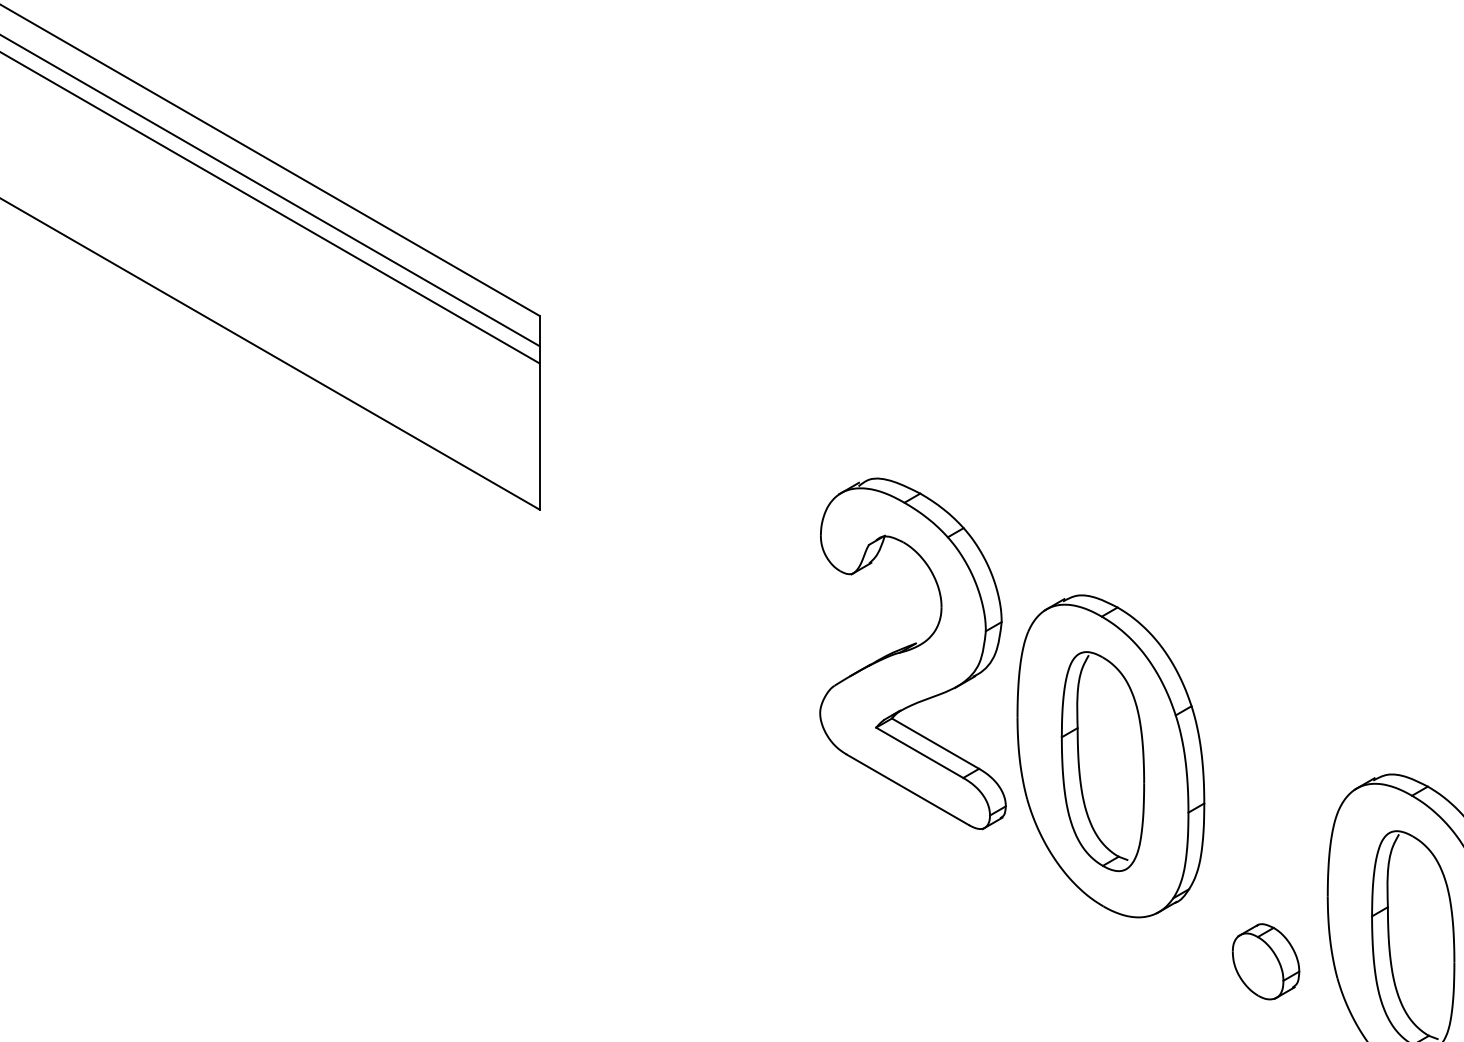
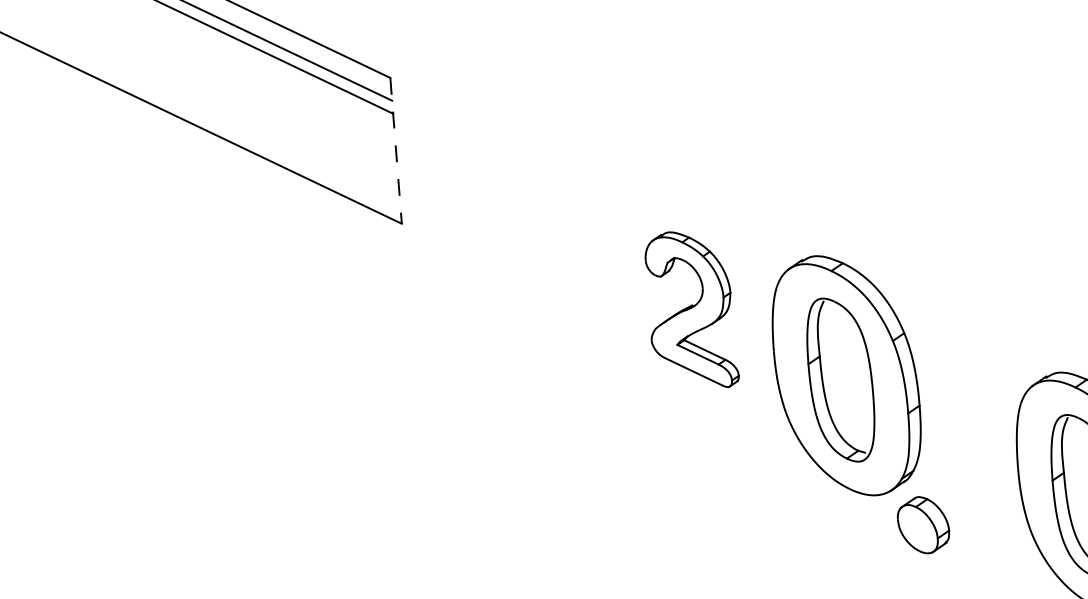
line: (539, 412) -> (396, 150), solid -> dashed
part: (912, 653) -> (691, 310), size x0.6
part: (1265, 961) -> (923, 525), moved

